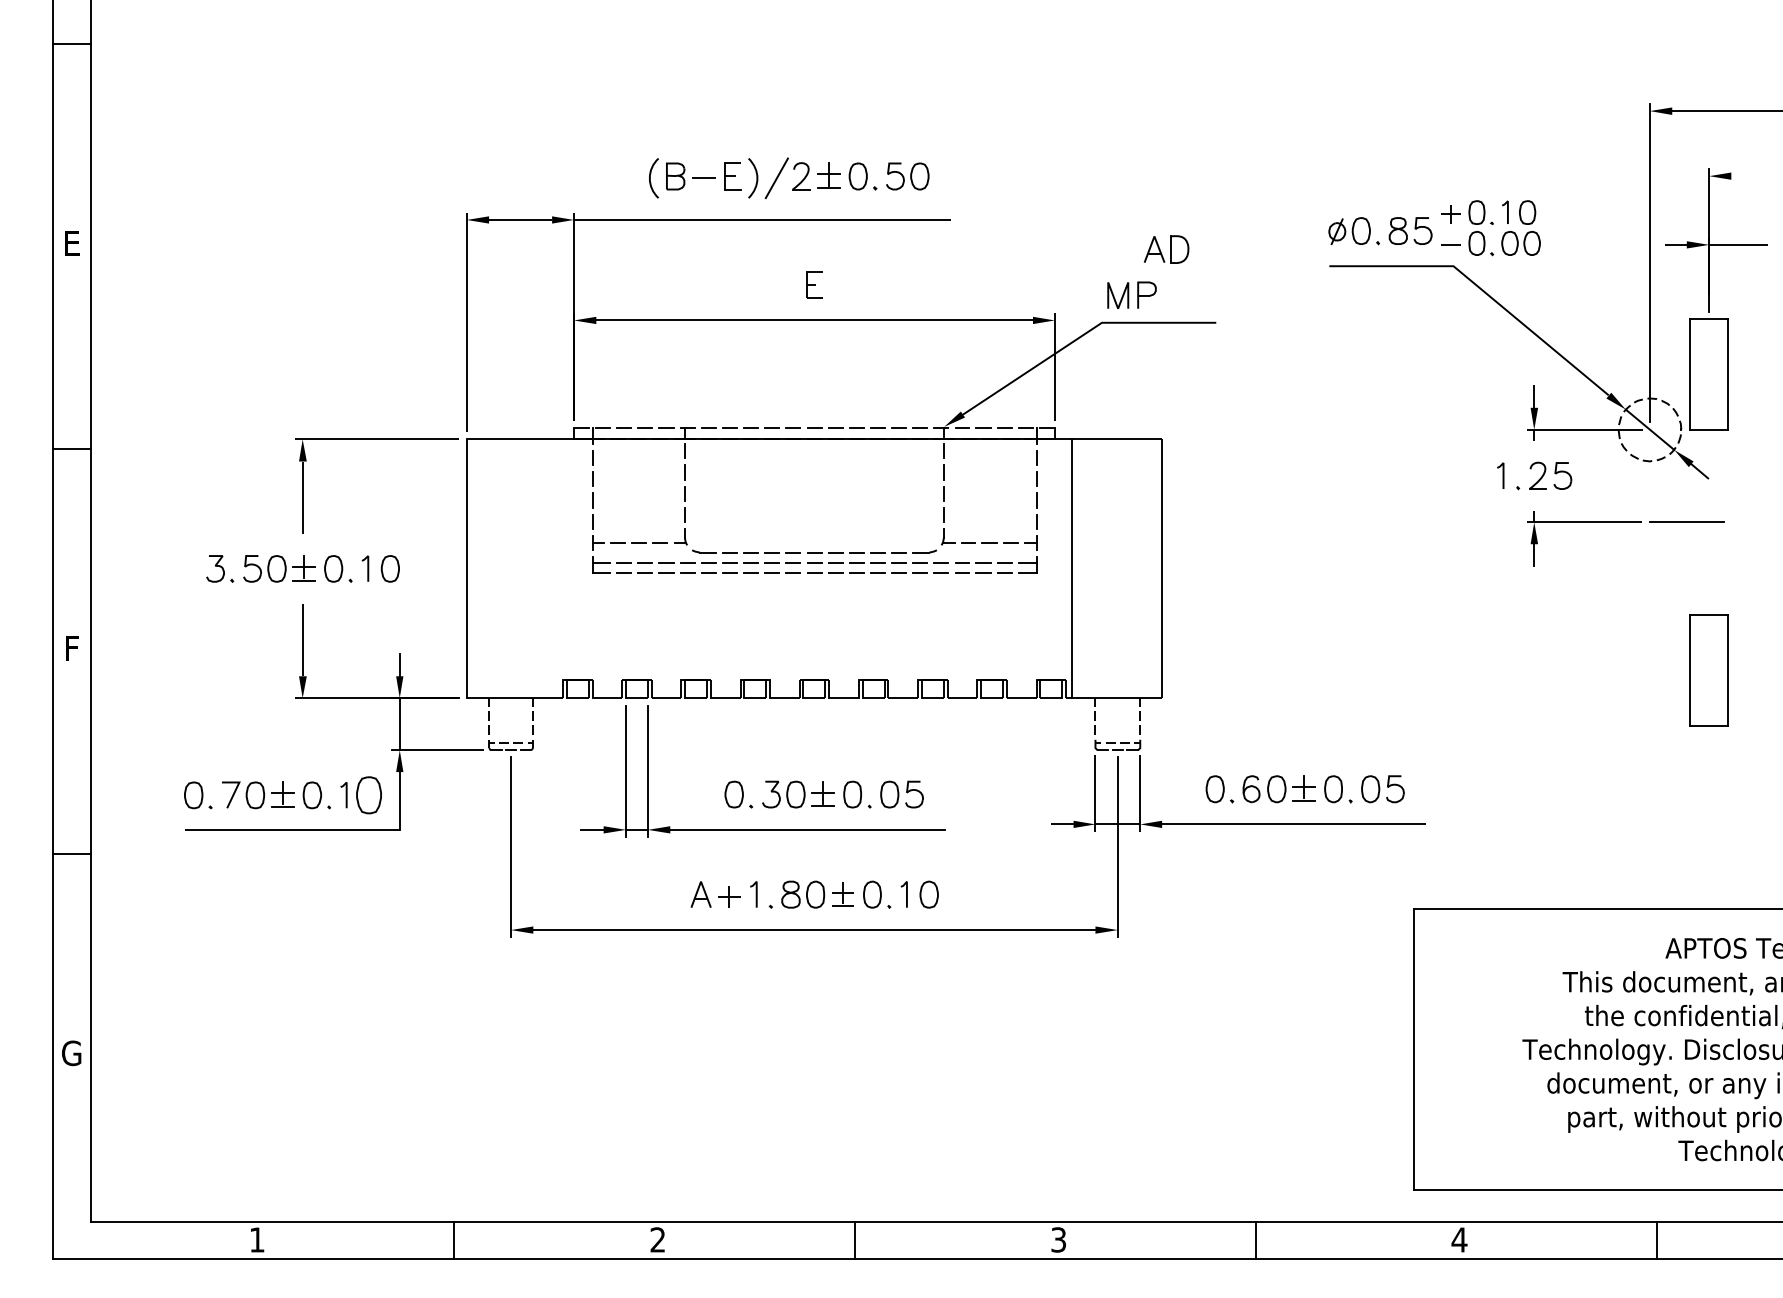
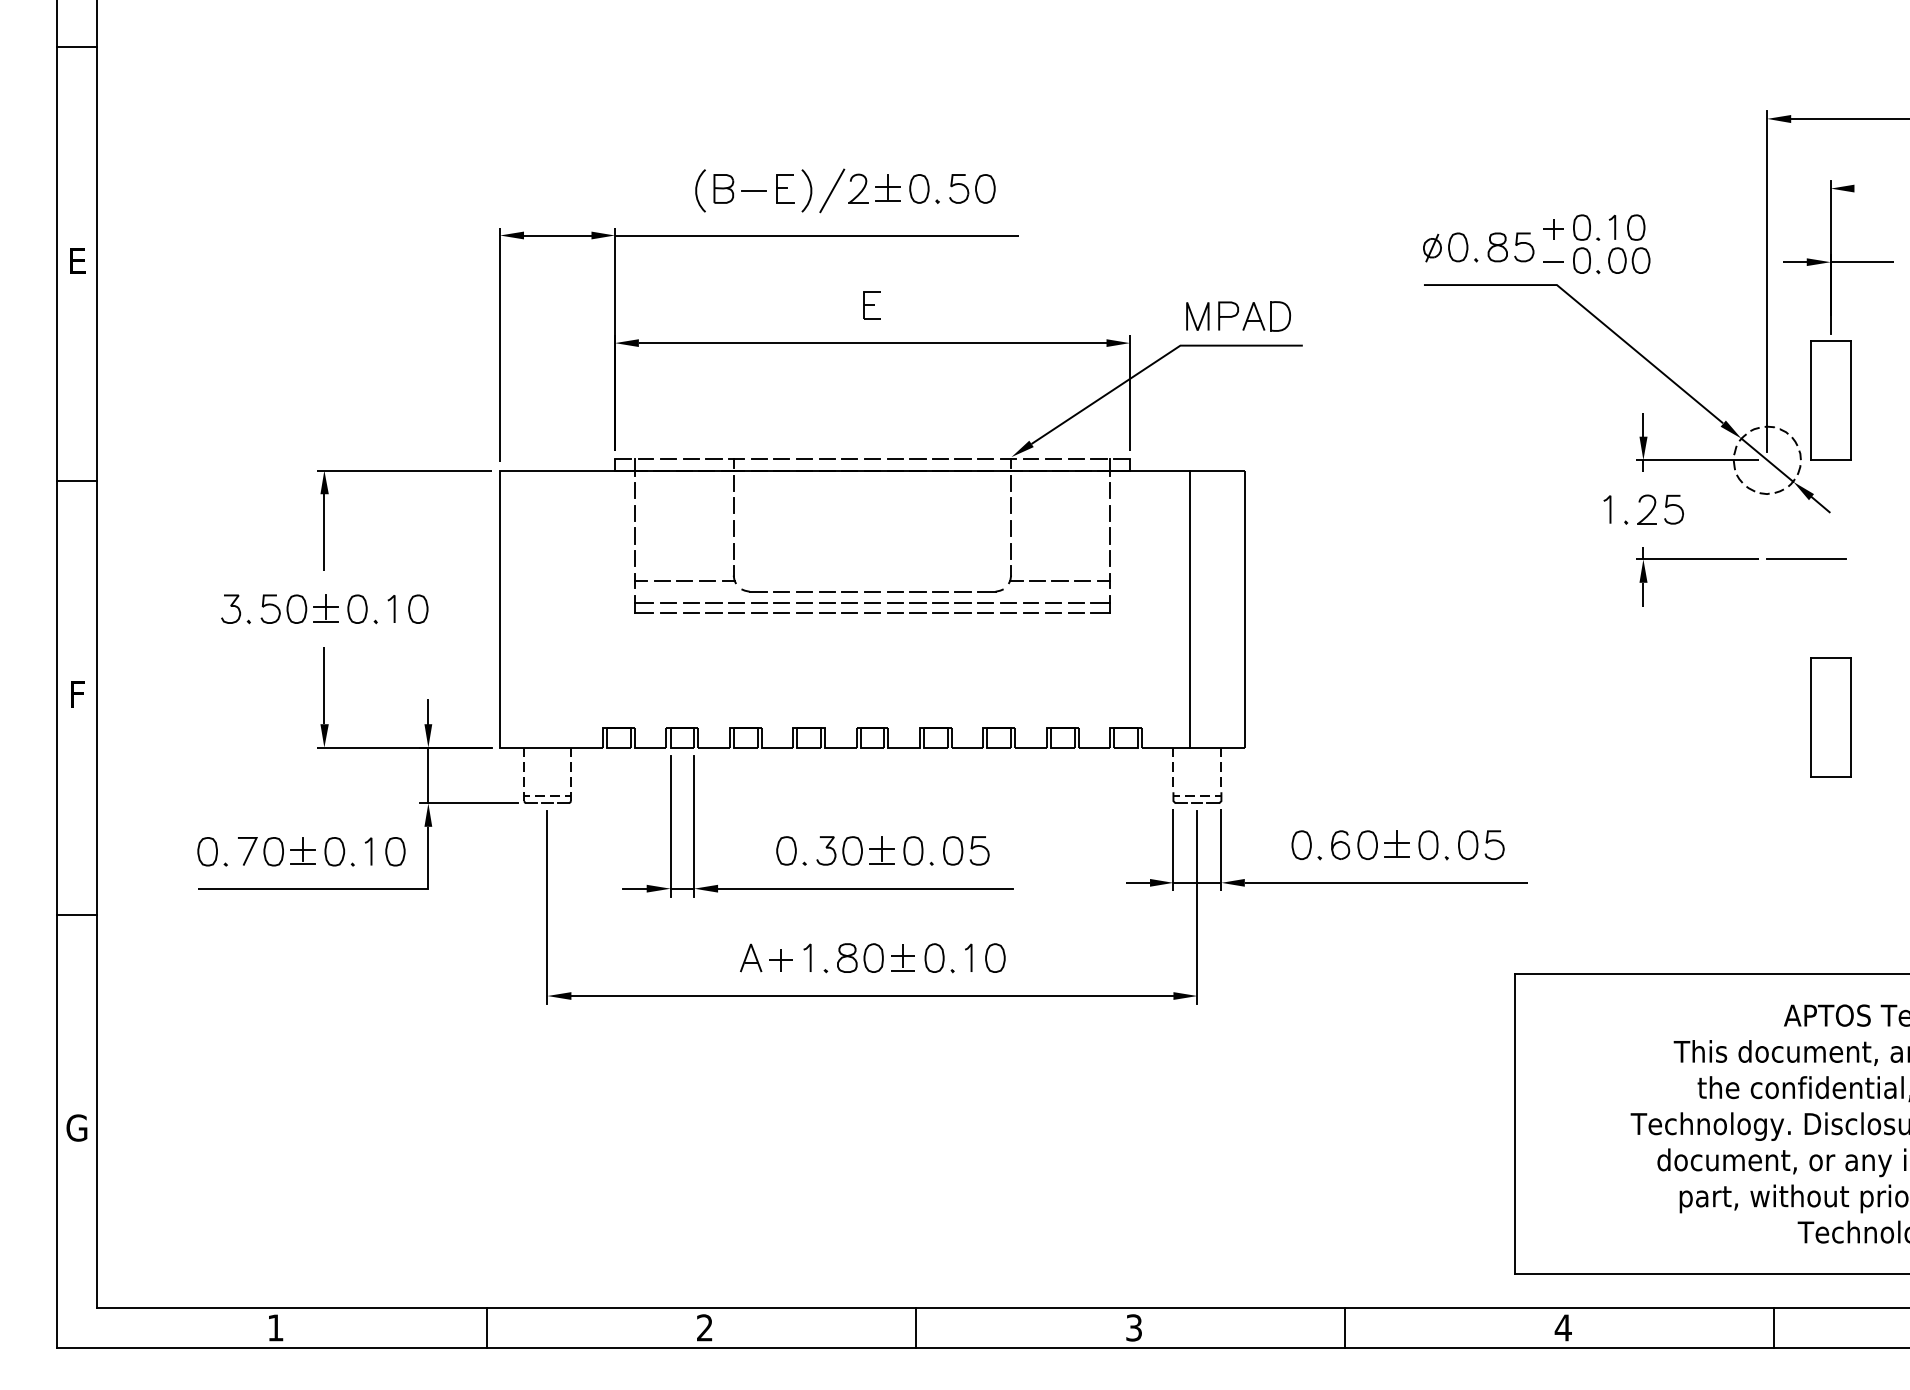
part: (1166, 249) -> (1266, 316), moved
line: (1071, 568) -> (1189, 608), moved
part: (368, 795) -> (394, 851), size x0.71

